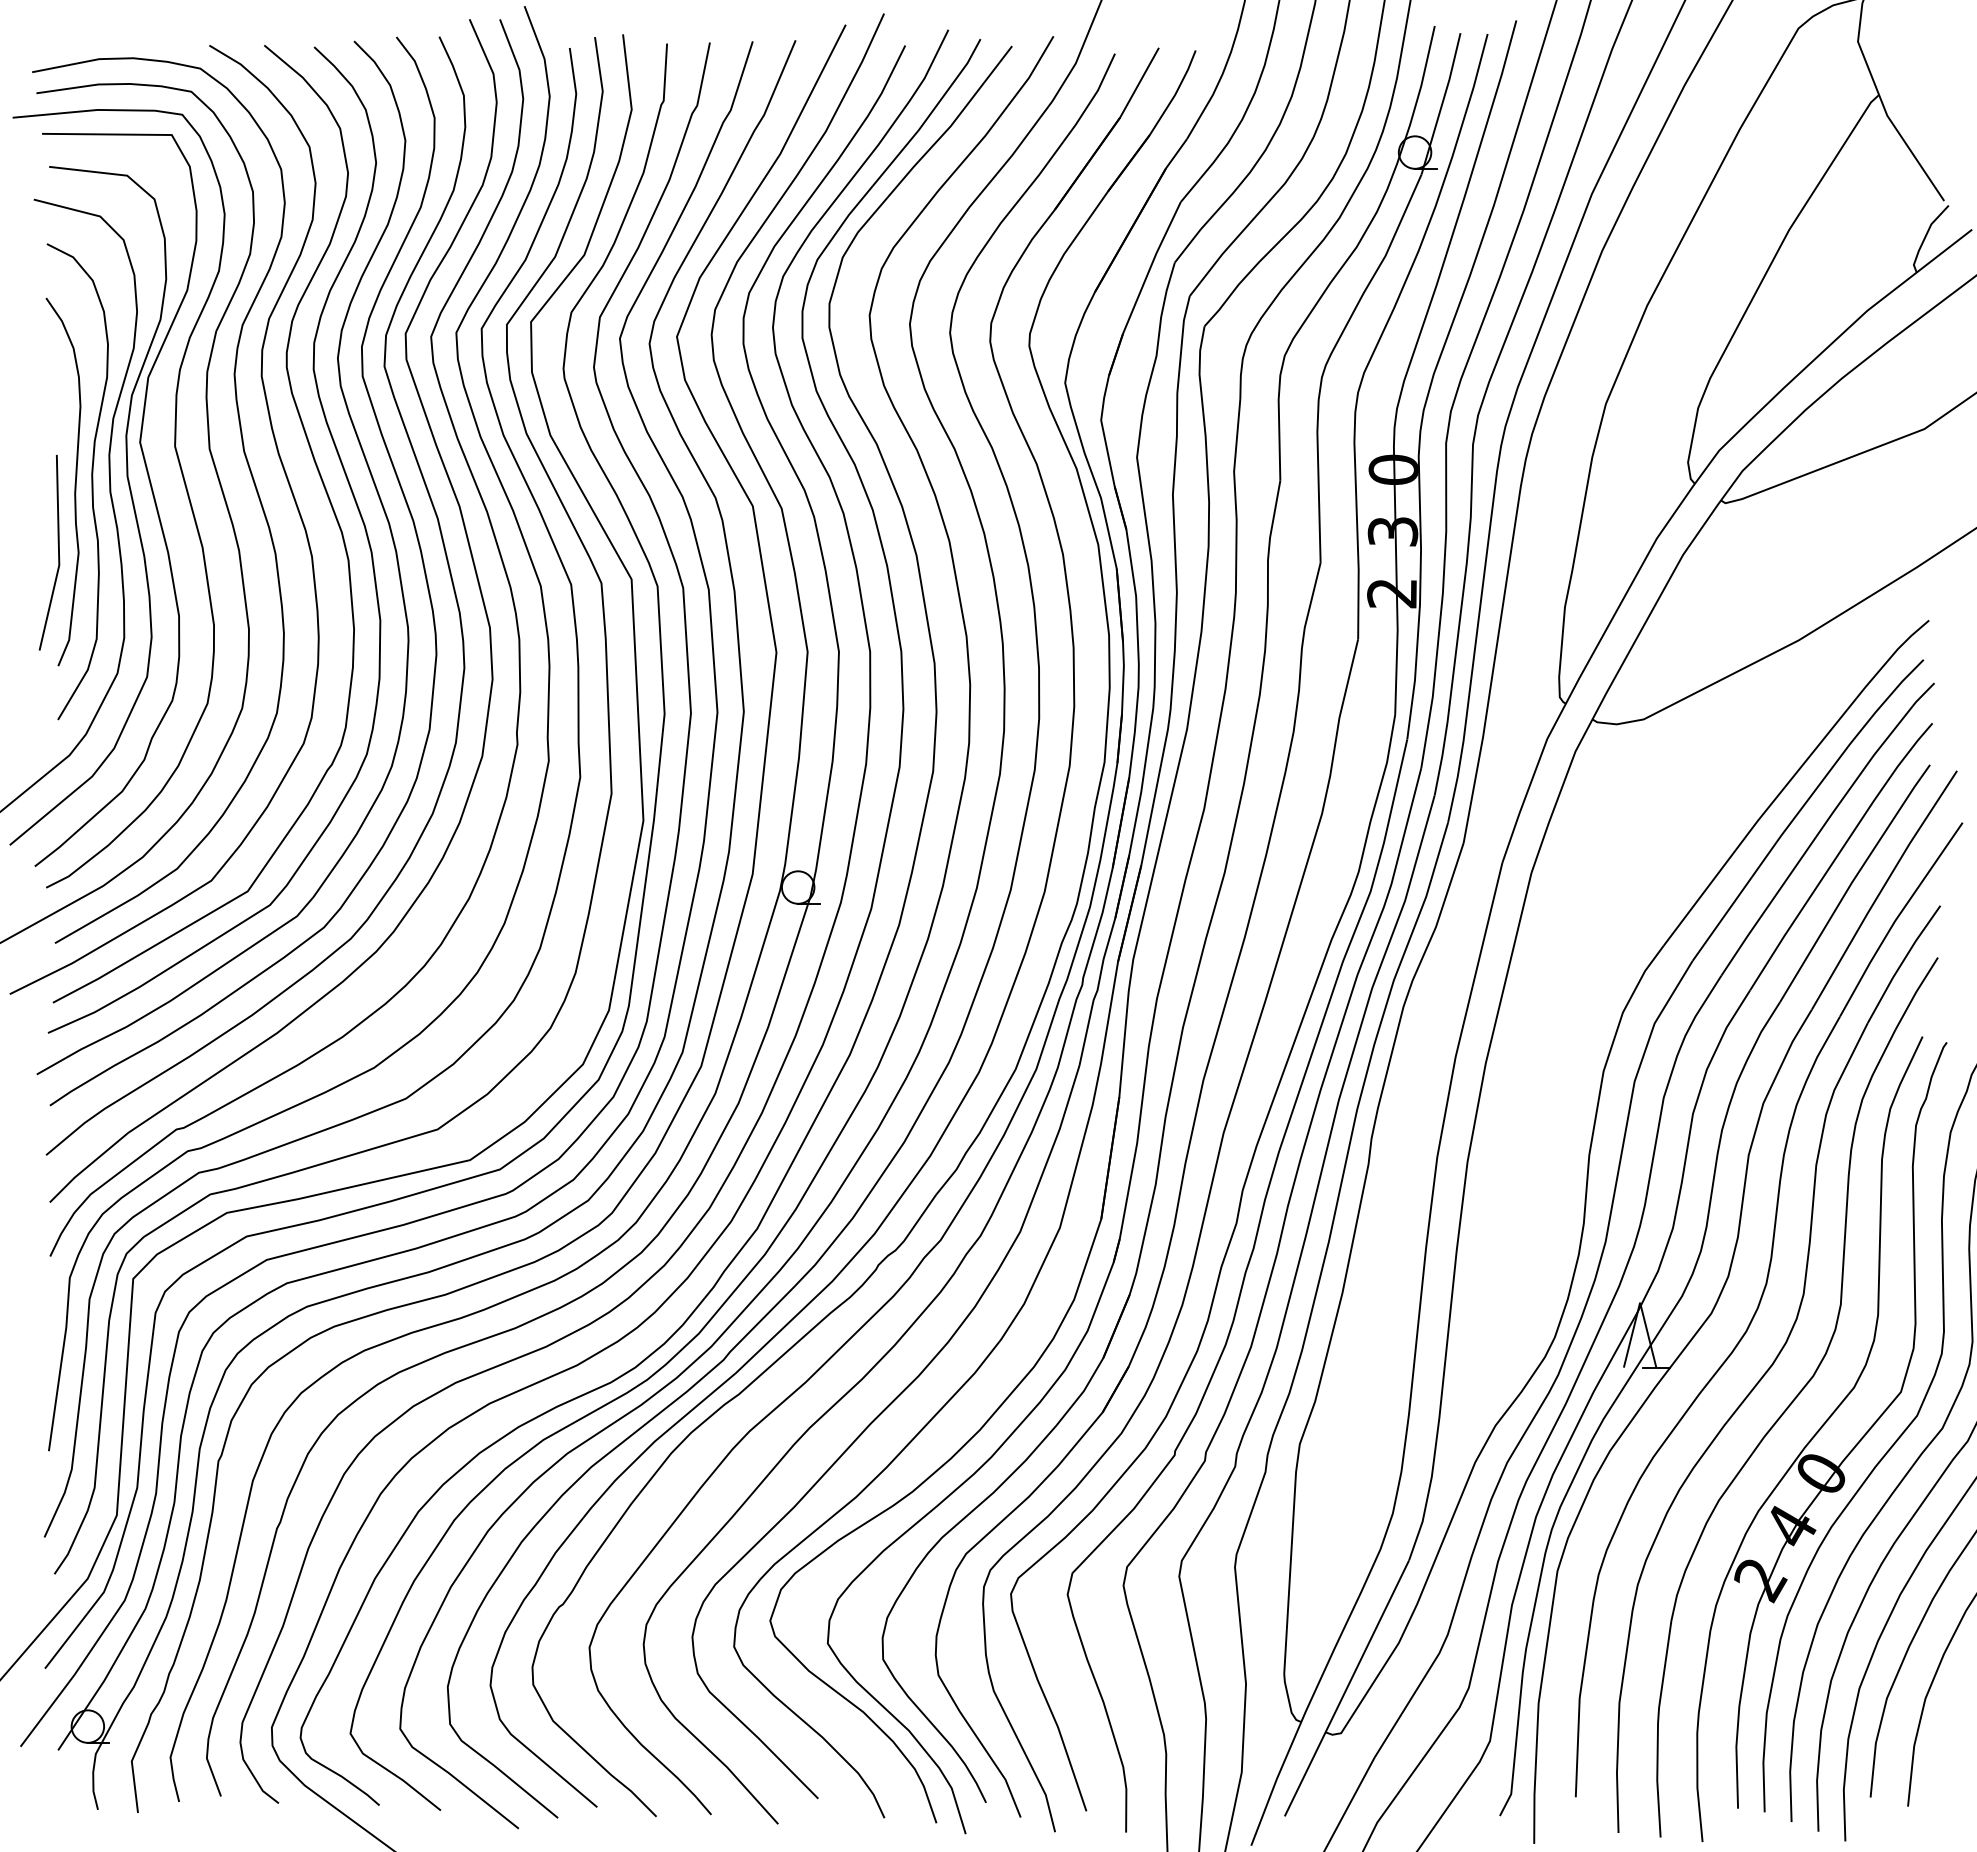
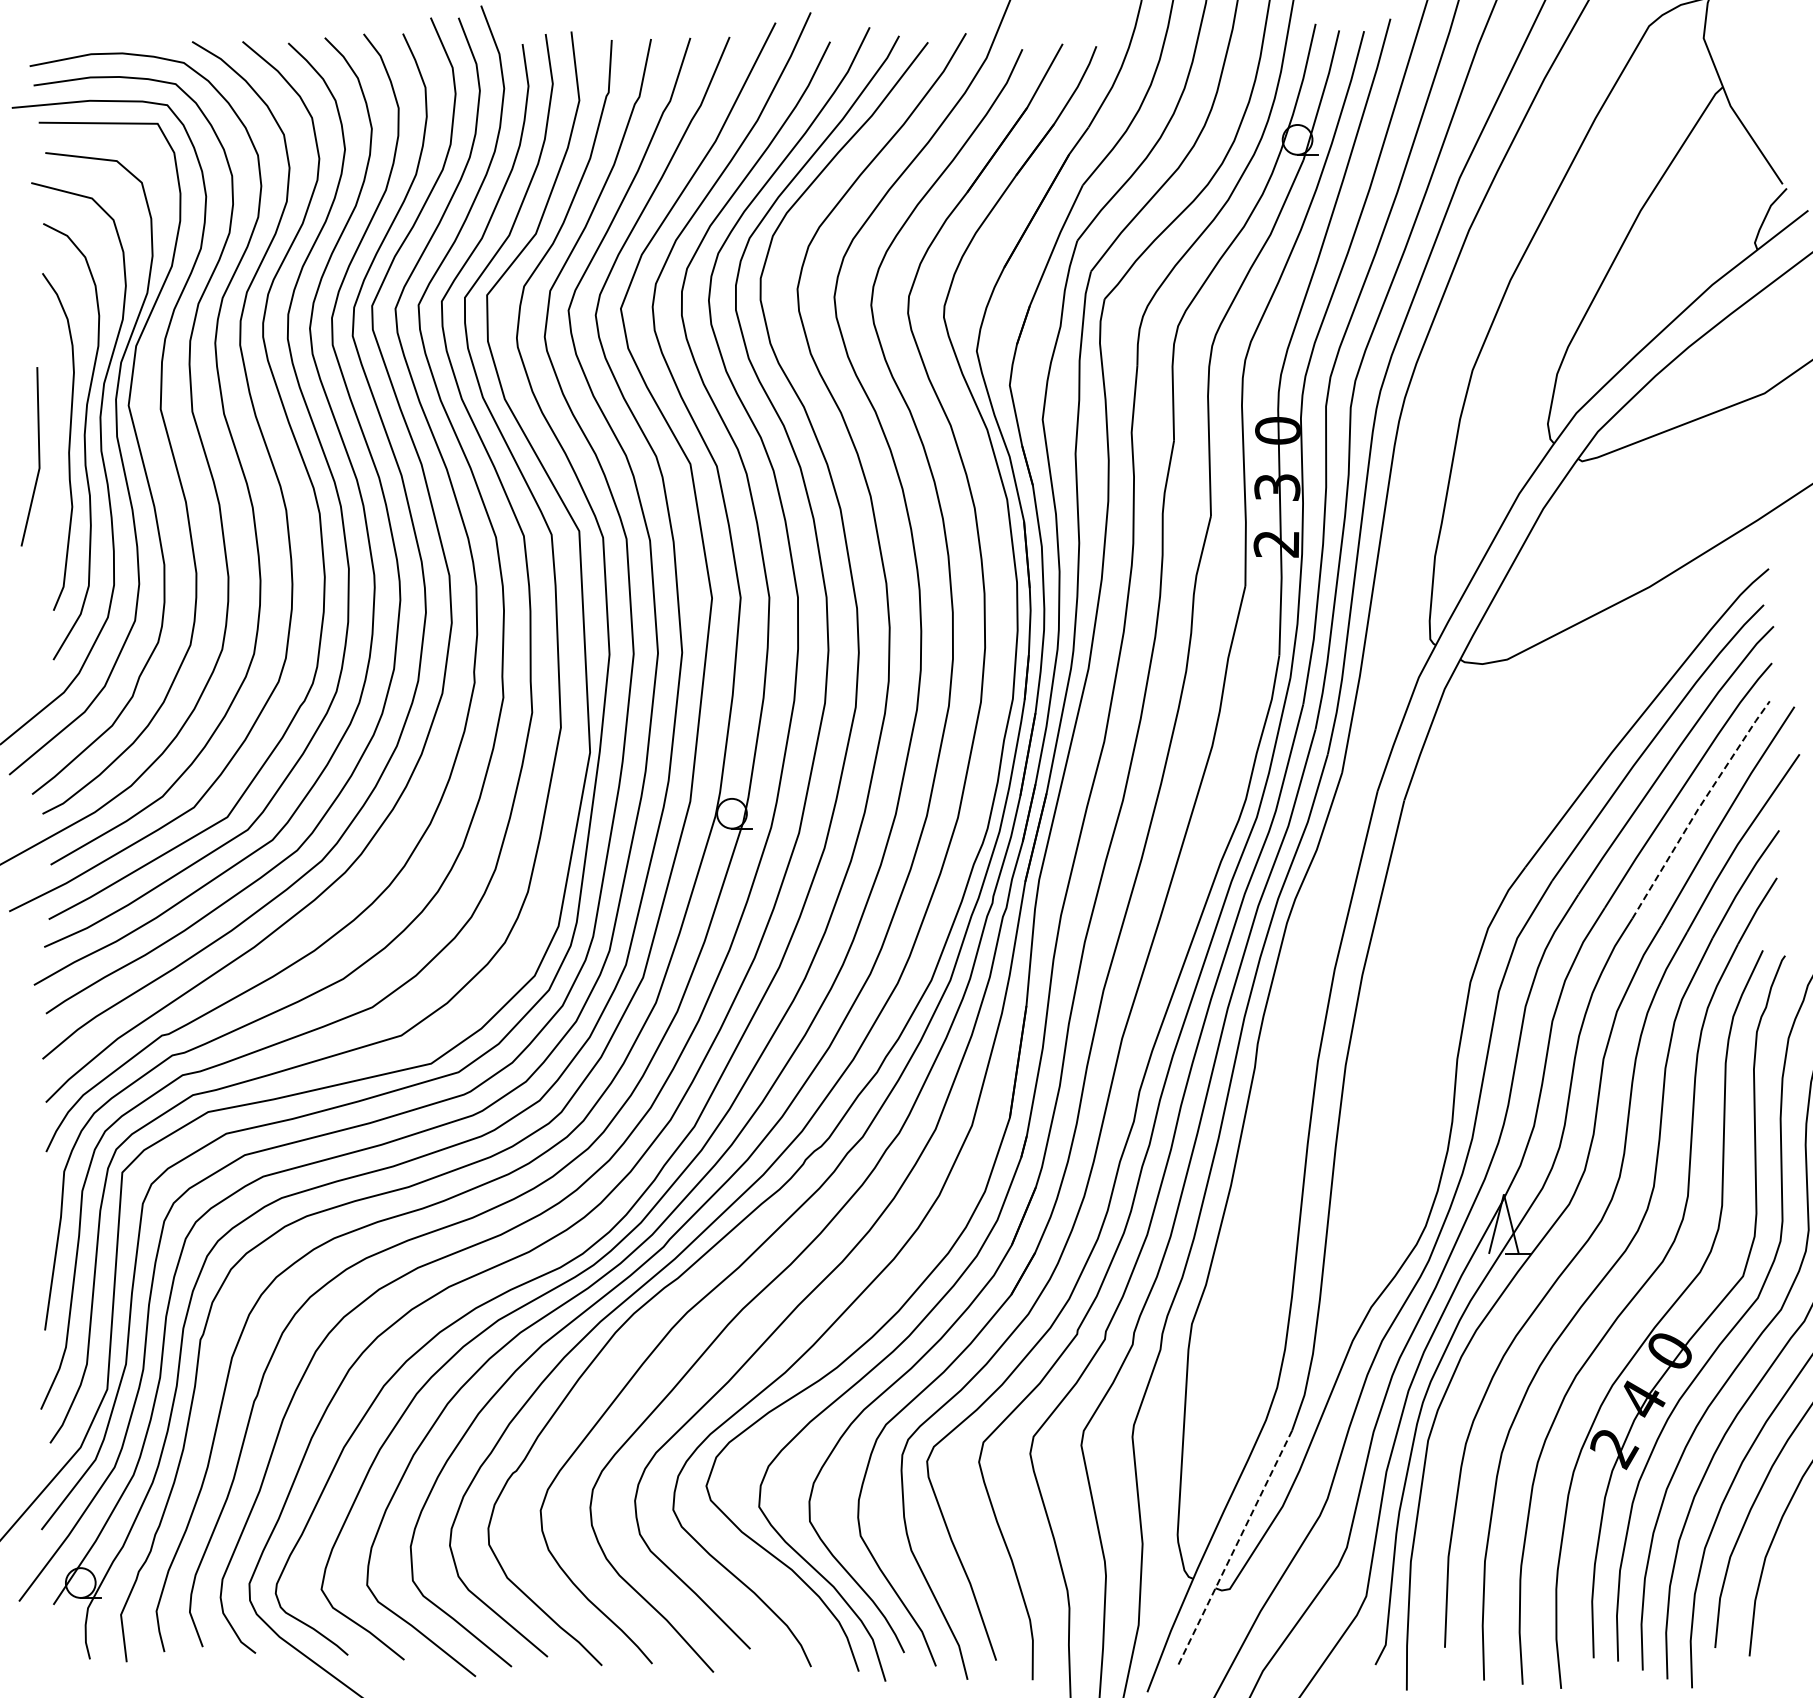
line: (58, 552) -> (38, 456), moved
line: (1853, 880) -> (1699, 807), solid -> dashed
line: (1346, 1688) -> (1234, 1548), solid -> dashed

